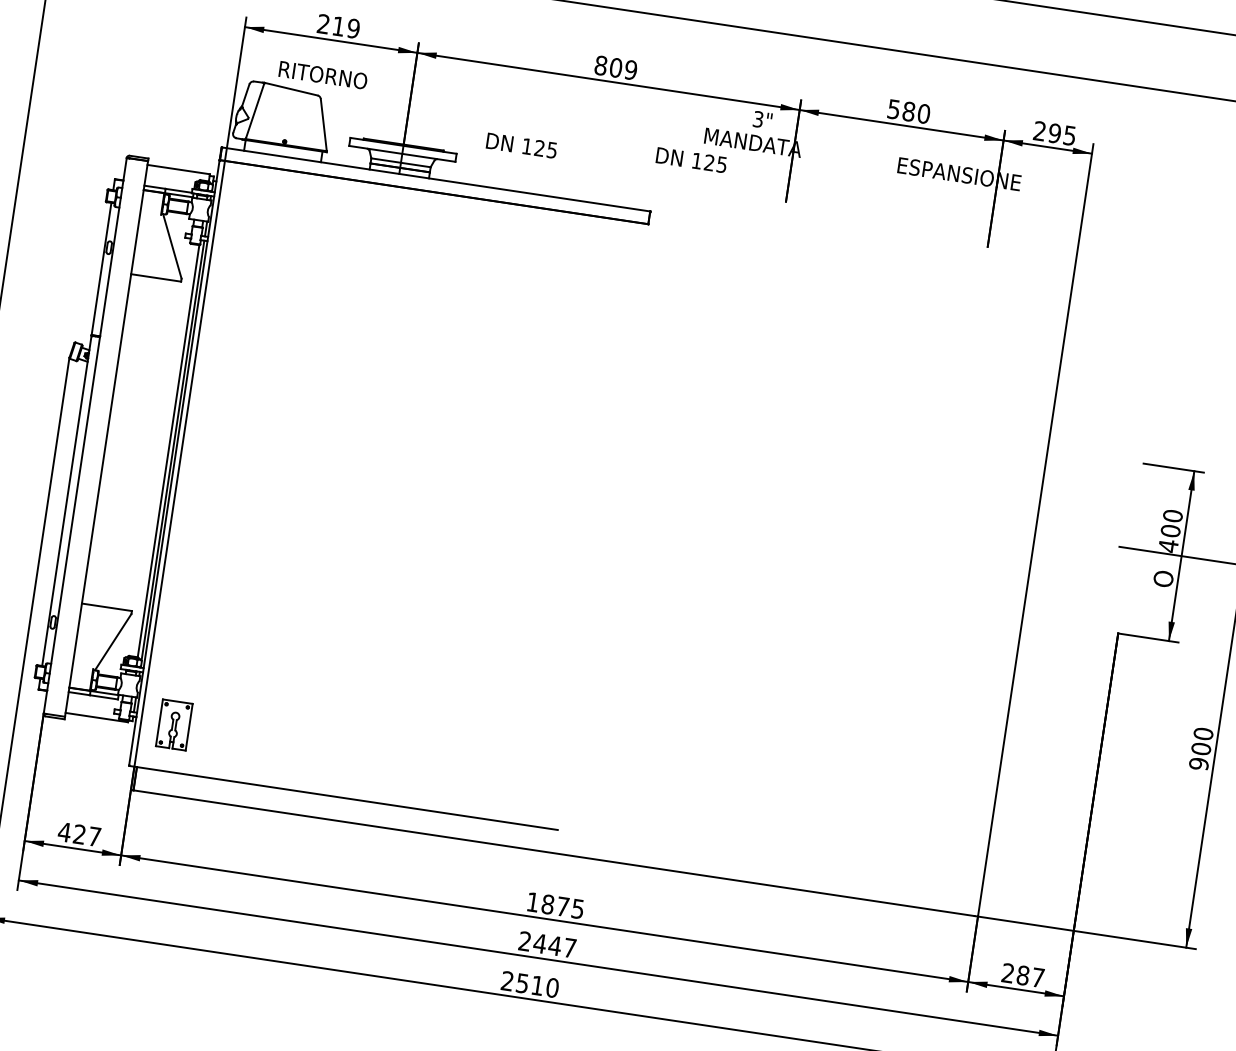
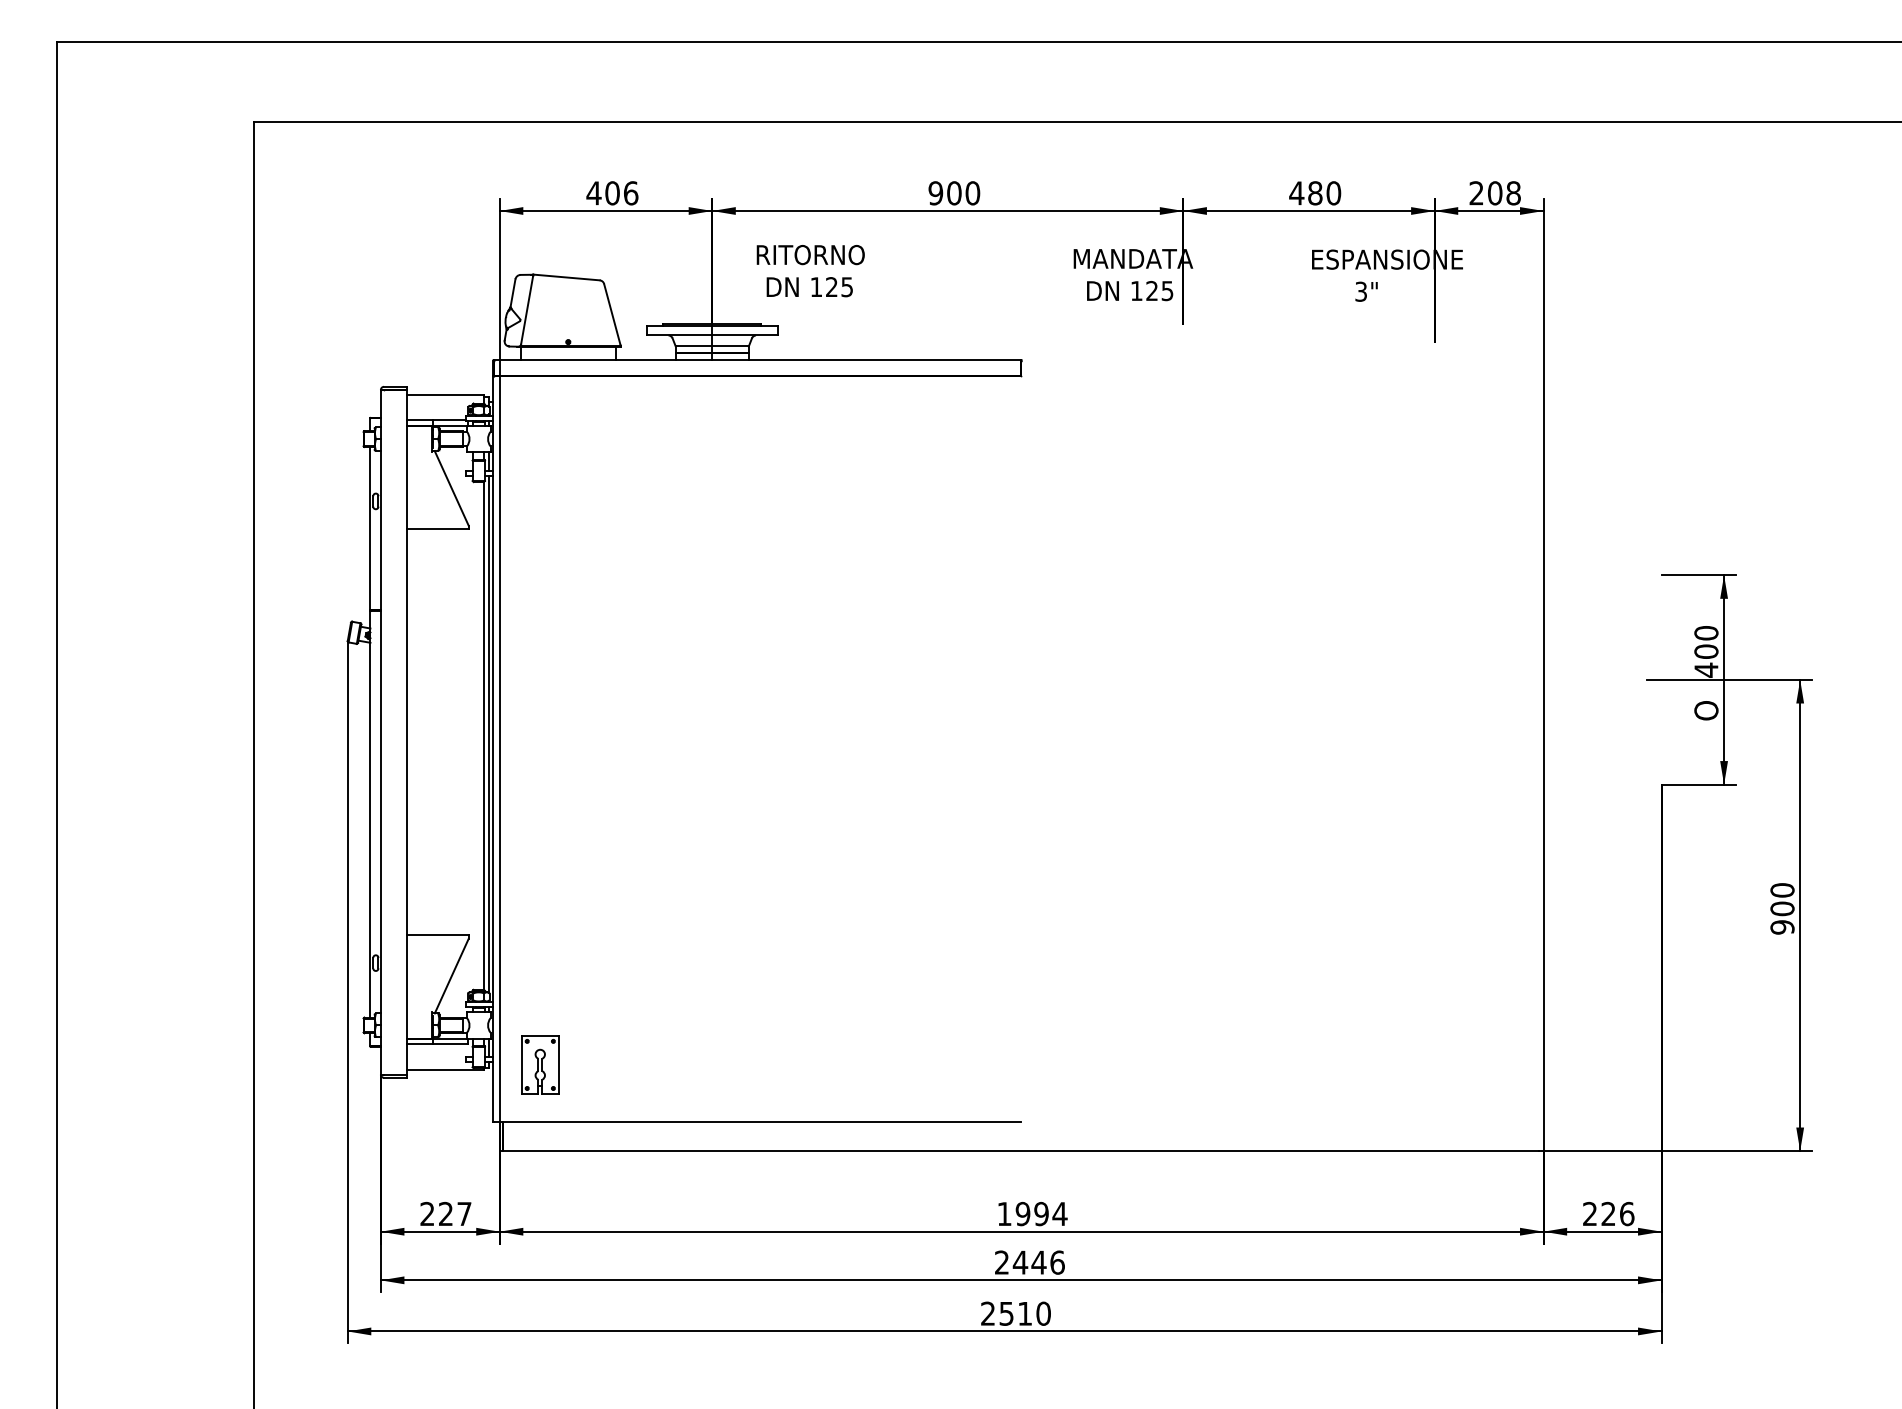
text: (338, 26) -> (612, 193), 219 -> 406
text: (616, 68) -> (954, 193), 809 -> 900
text: (322, 75) -> (810, 255), moved
text: (893, 109) -> (1296, 193), 580 -> 480
text: (762, 119) -> (1366, 291), moved
text: (1061, 134) -> (1503, 193), 295 -> 208
text: (521, 146) -> (809, 287), moved
text: (691, 160) -> (1130, 291), moved
text: (64, 831) -> (427, 1213), 427 -> 227
text: (563, 906) -> (1041, 1213), 1875 -> 1994
text: (570, 948) -> (1057, 1262), 2447 -> 2446
text: (1030, 976) -> (1617, 1213), 287 -> 226

